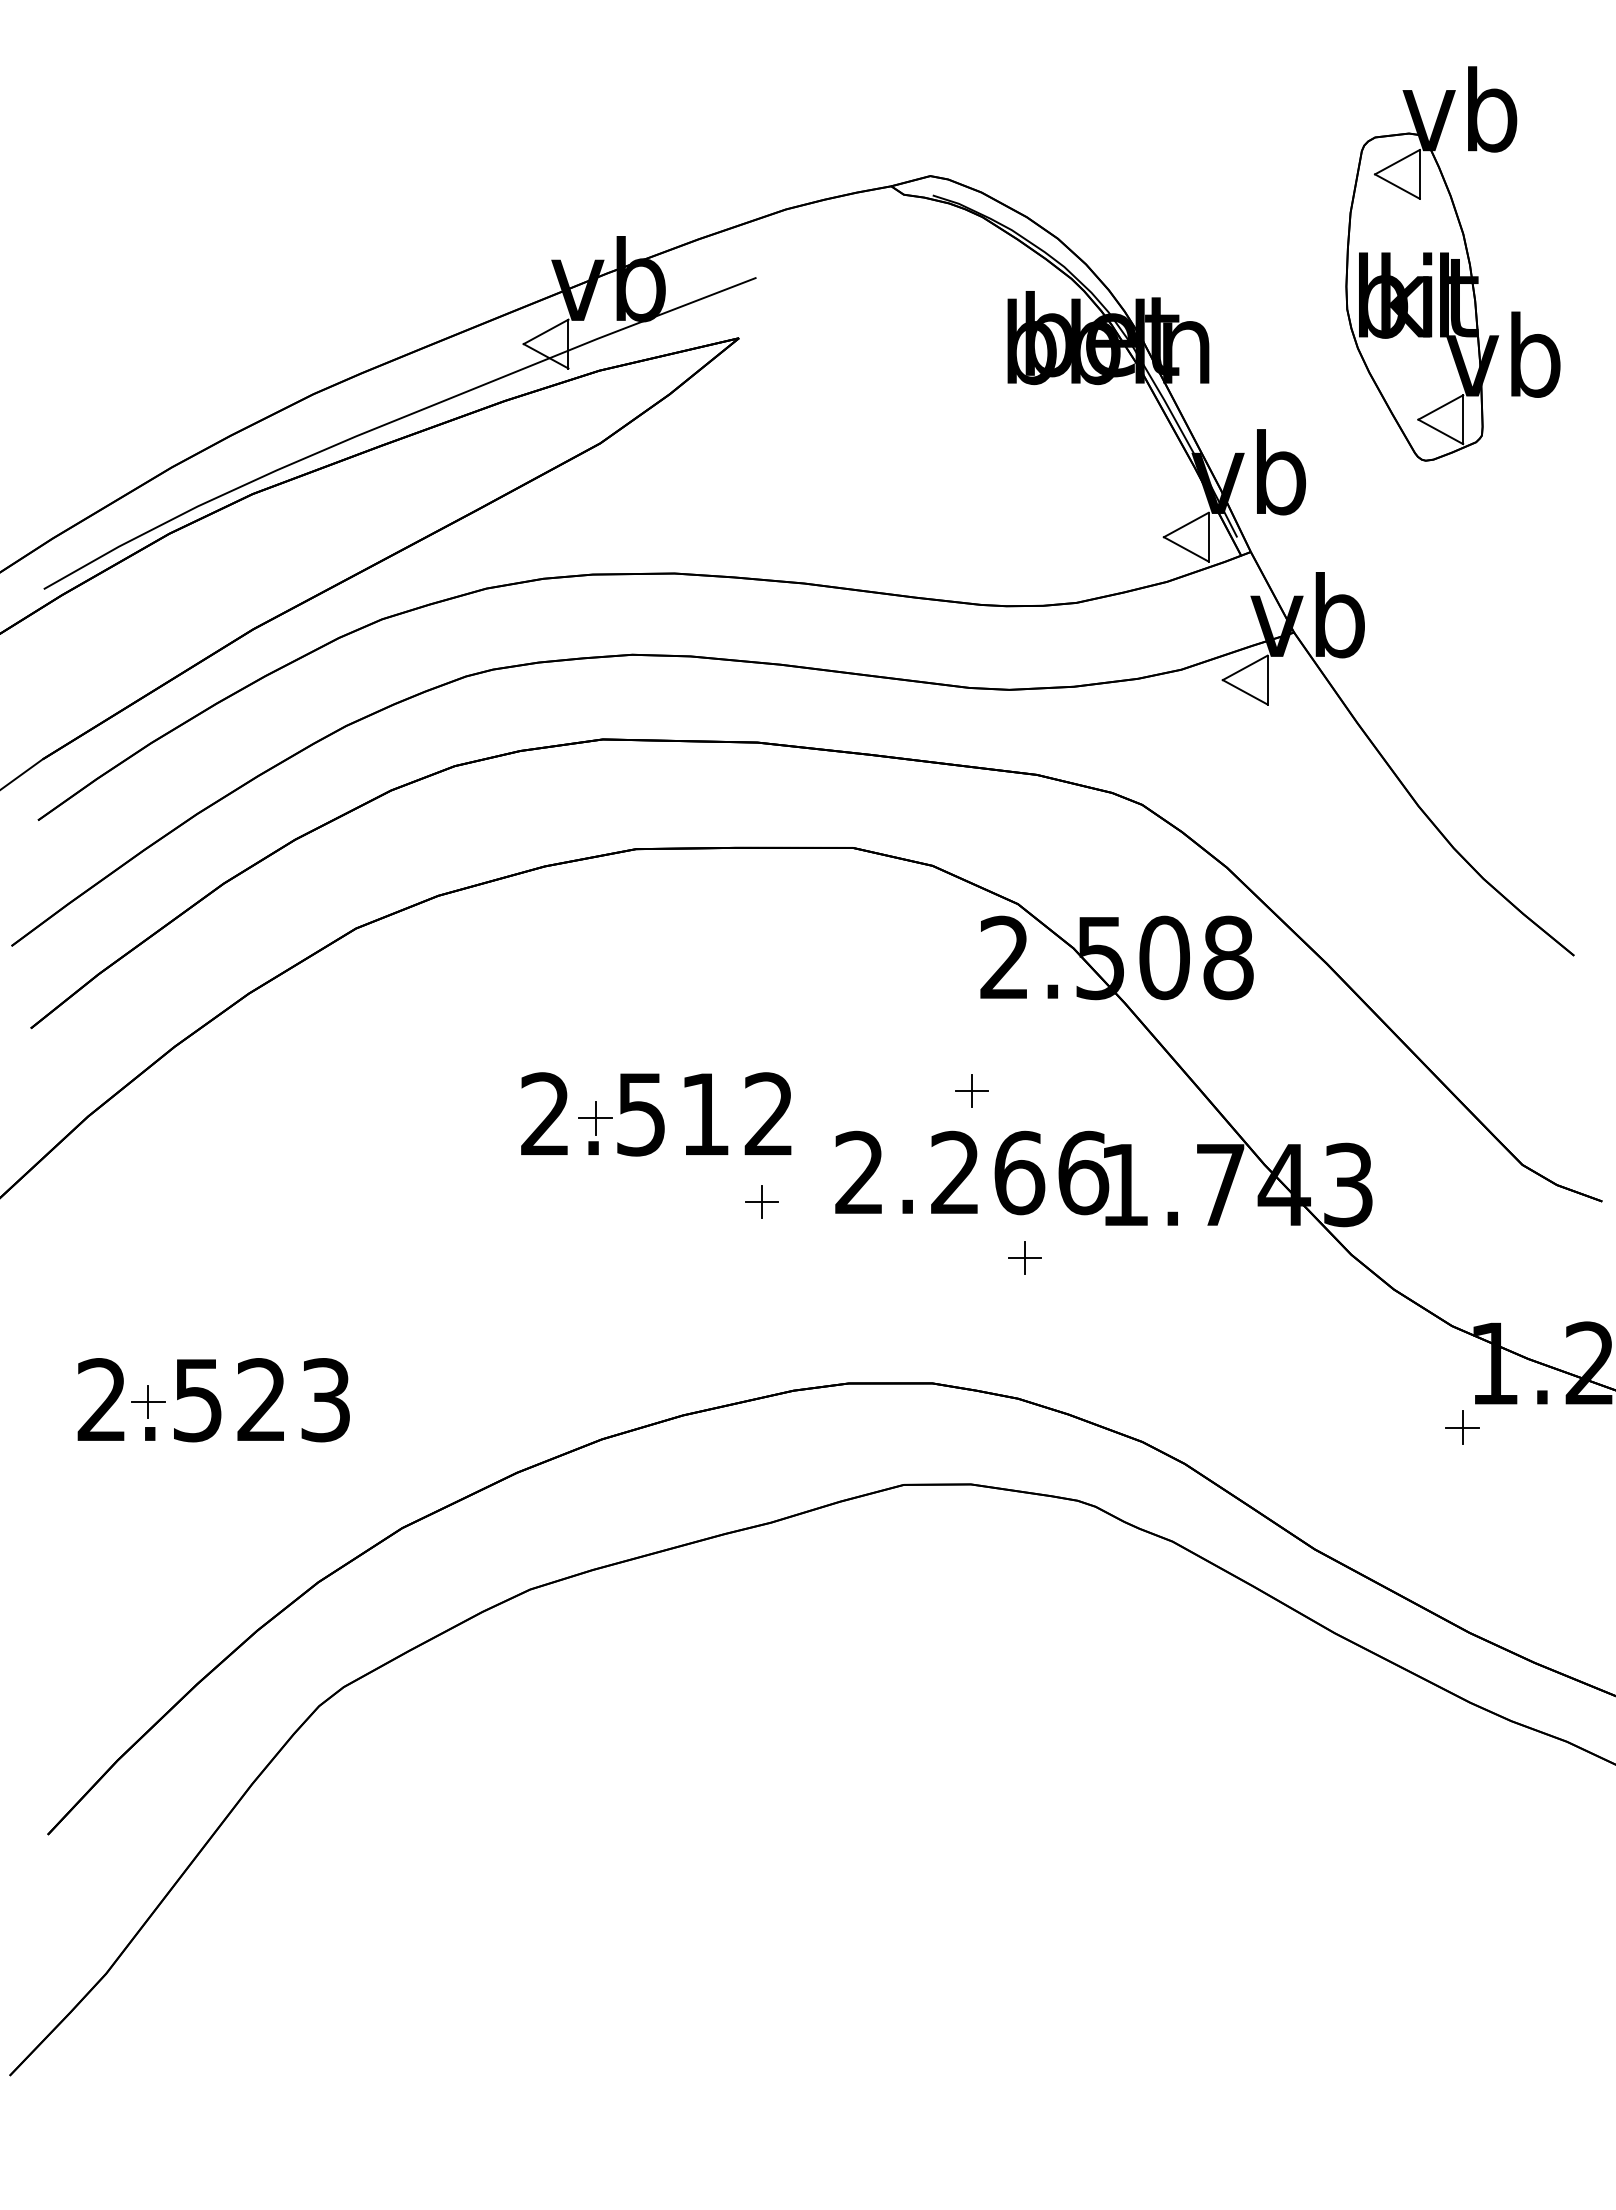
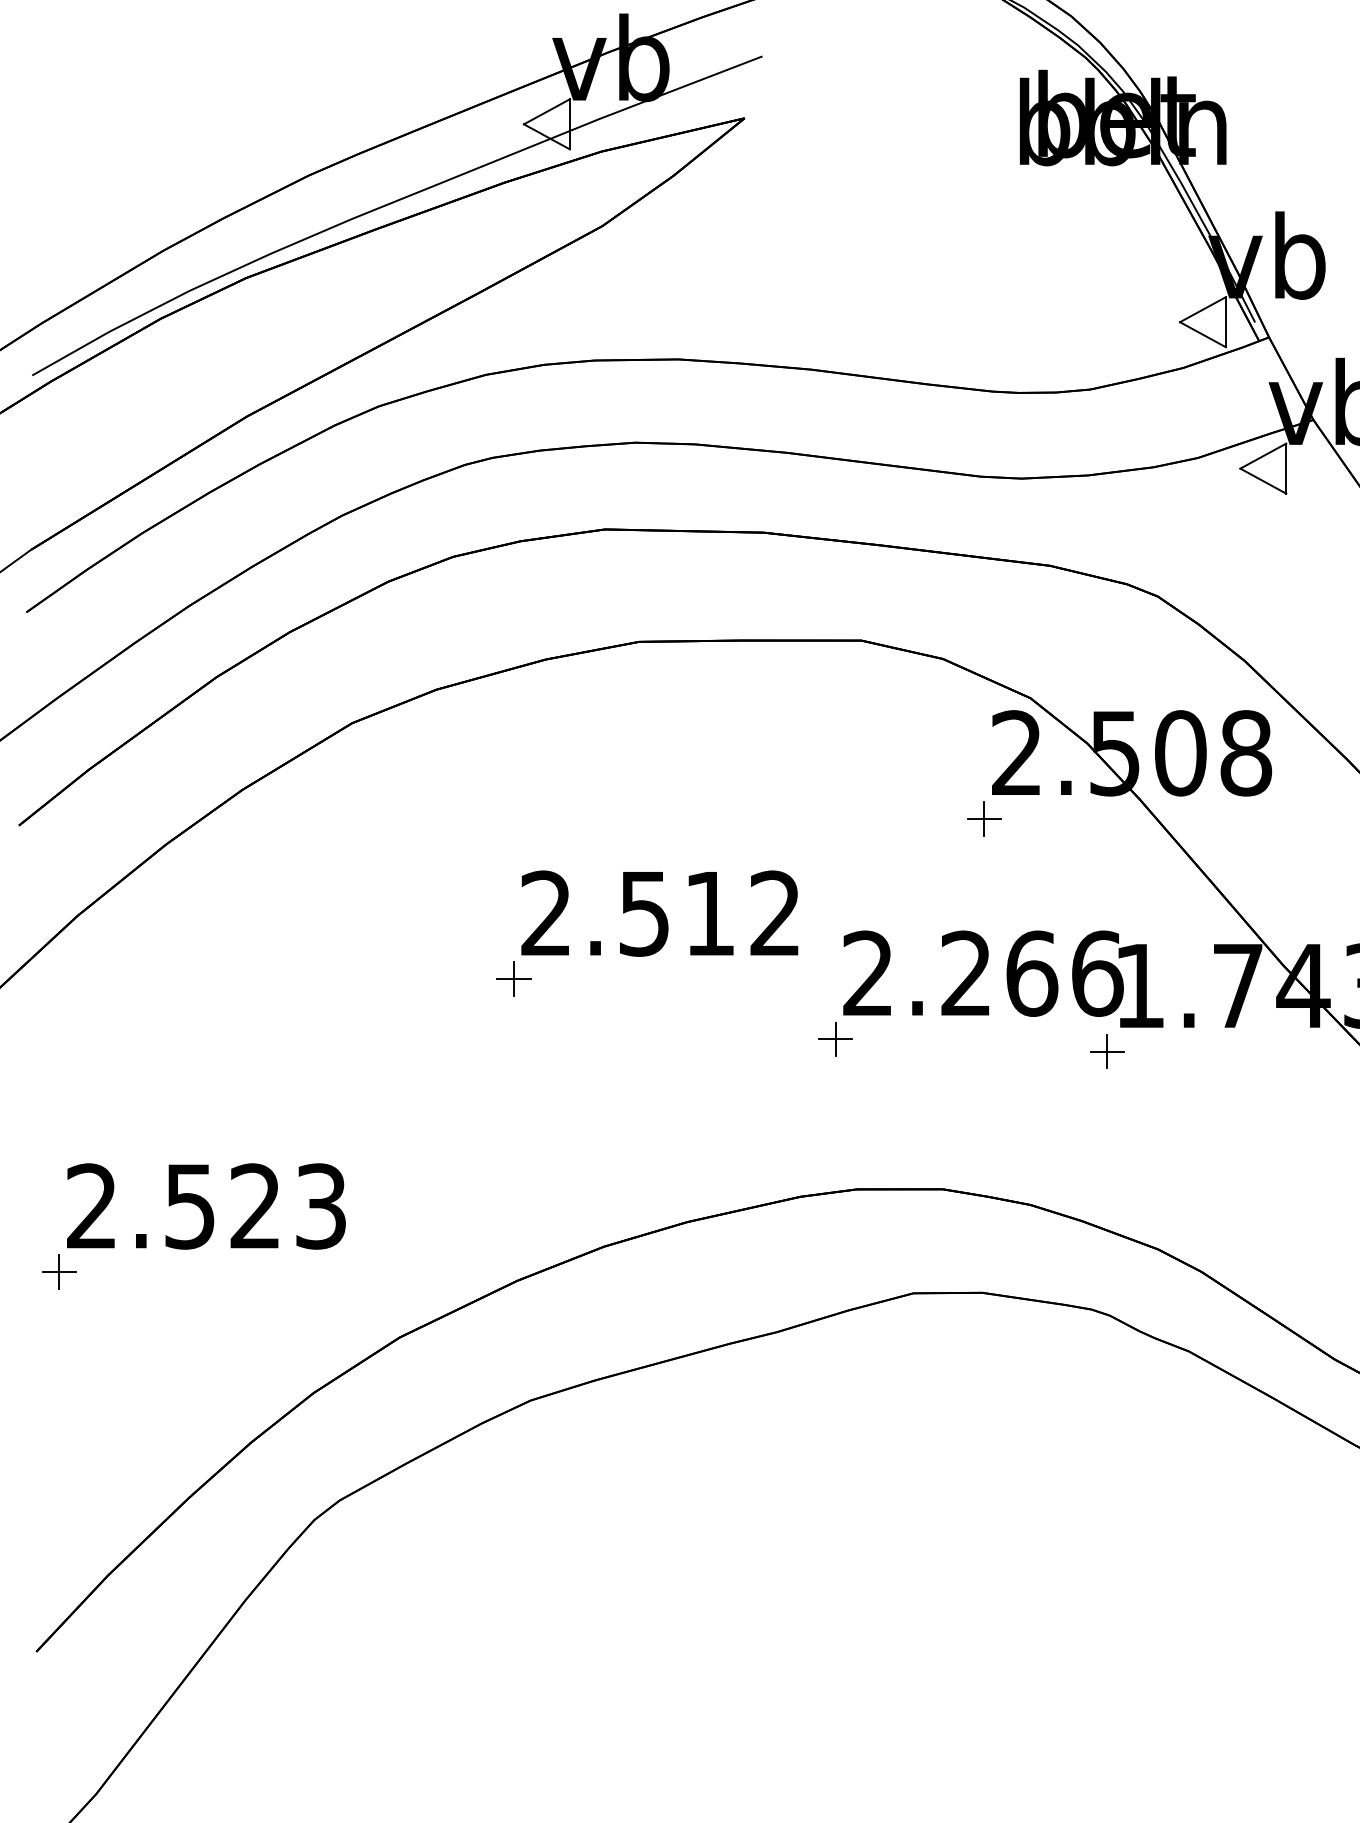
part: (971, 1090) -> (983, 818), moved
part: (595, 1118) -> (513, 979), moved
part: (761, 1201) -> (835, 1038), moved
part: (1024, 1257) -> (1106, 1051), moved
part: (148, 1401) -> (59, 1271), moved

